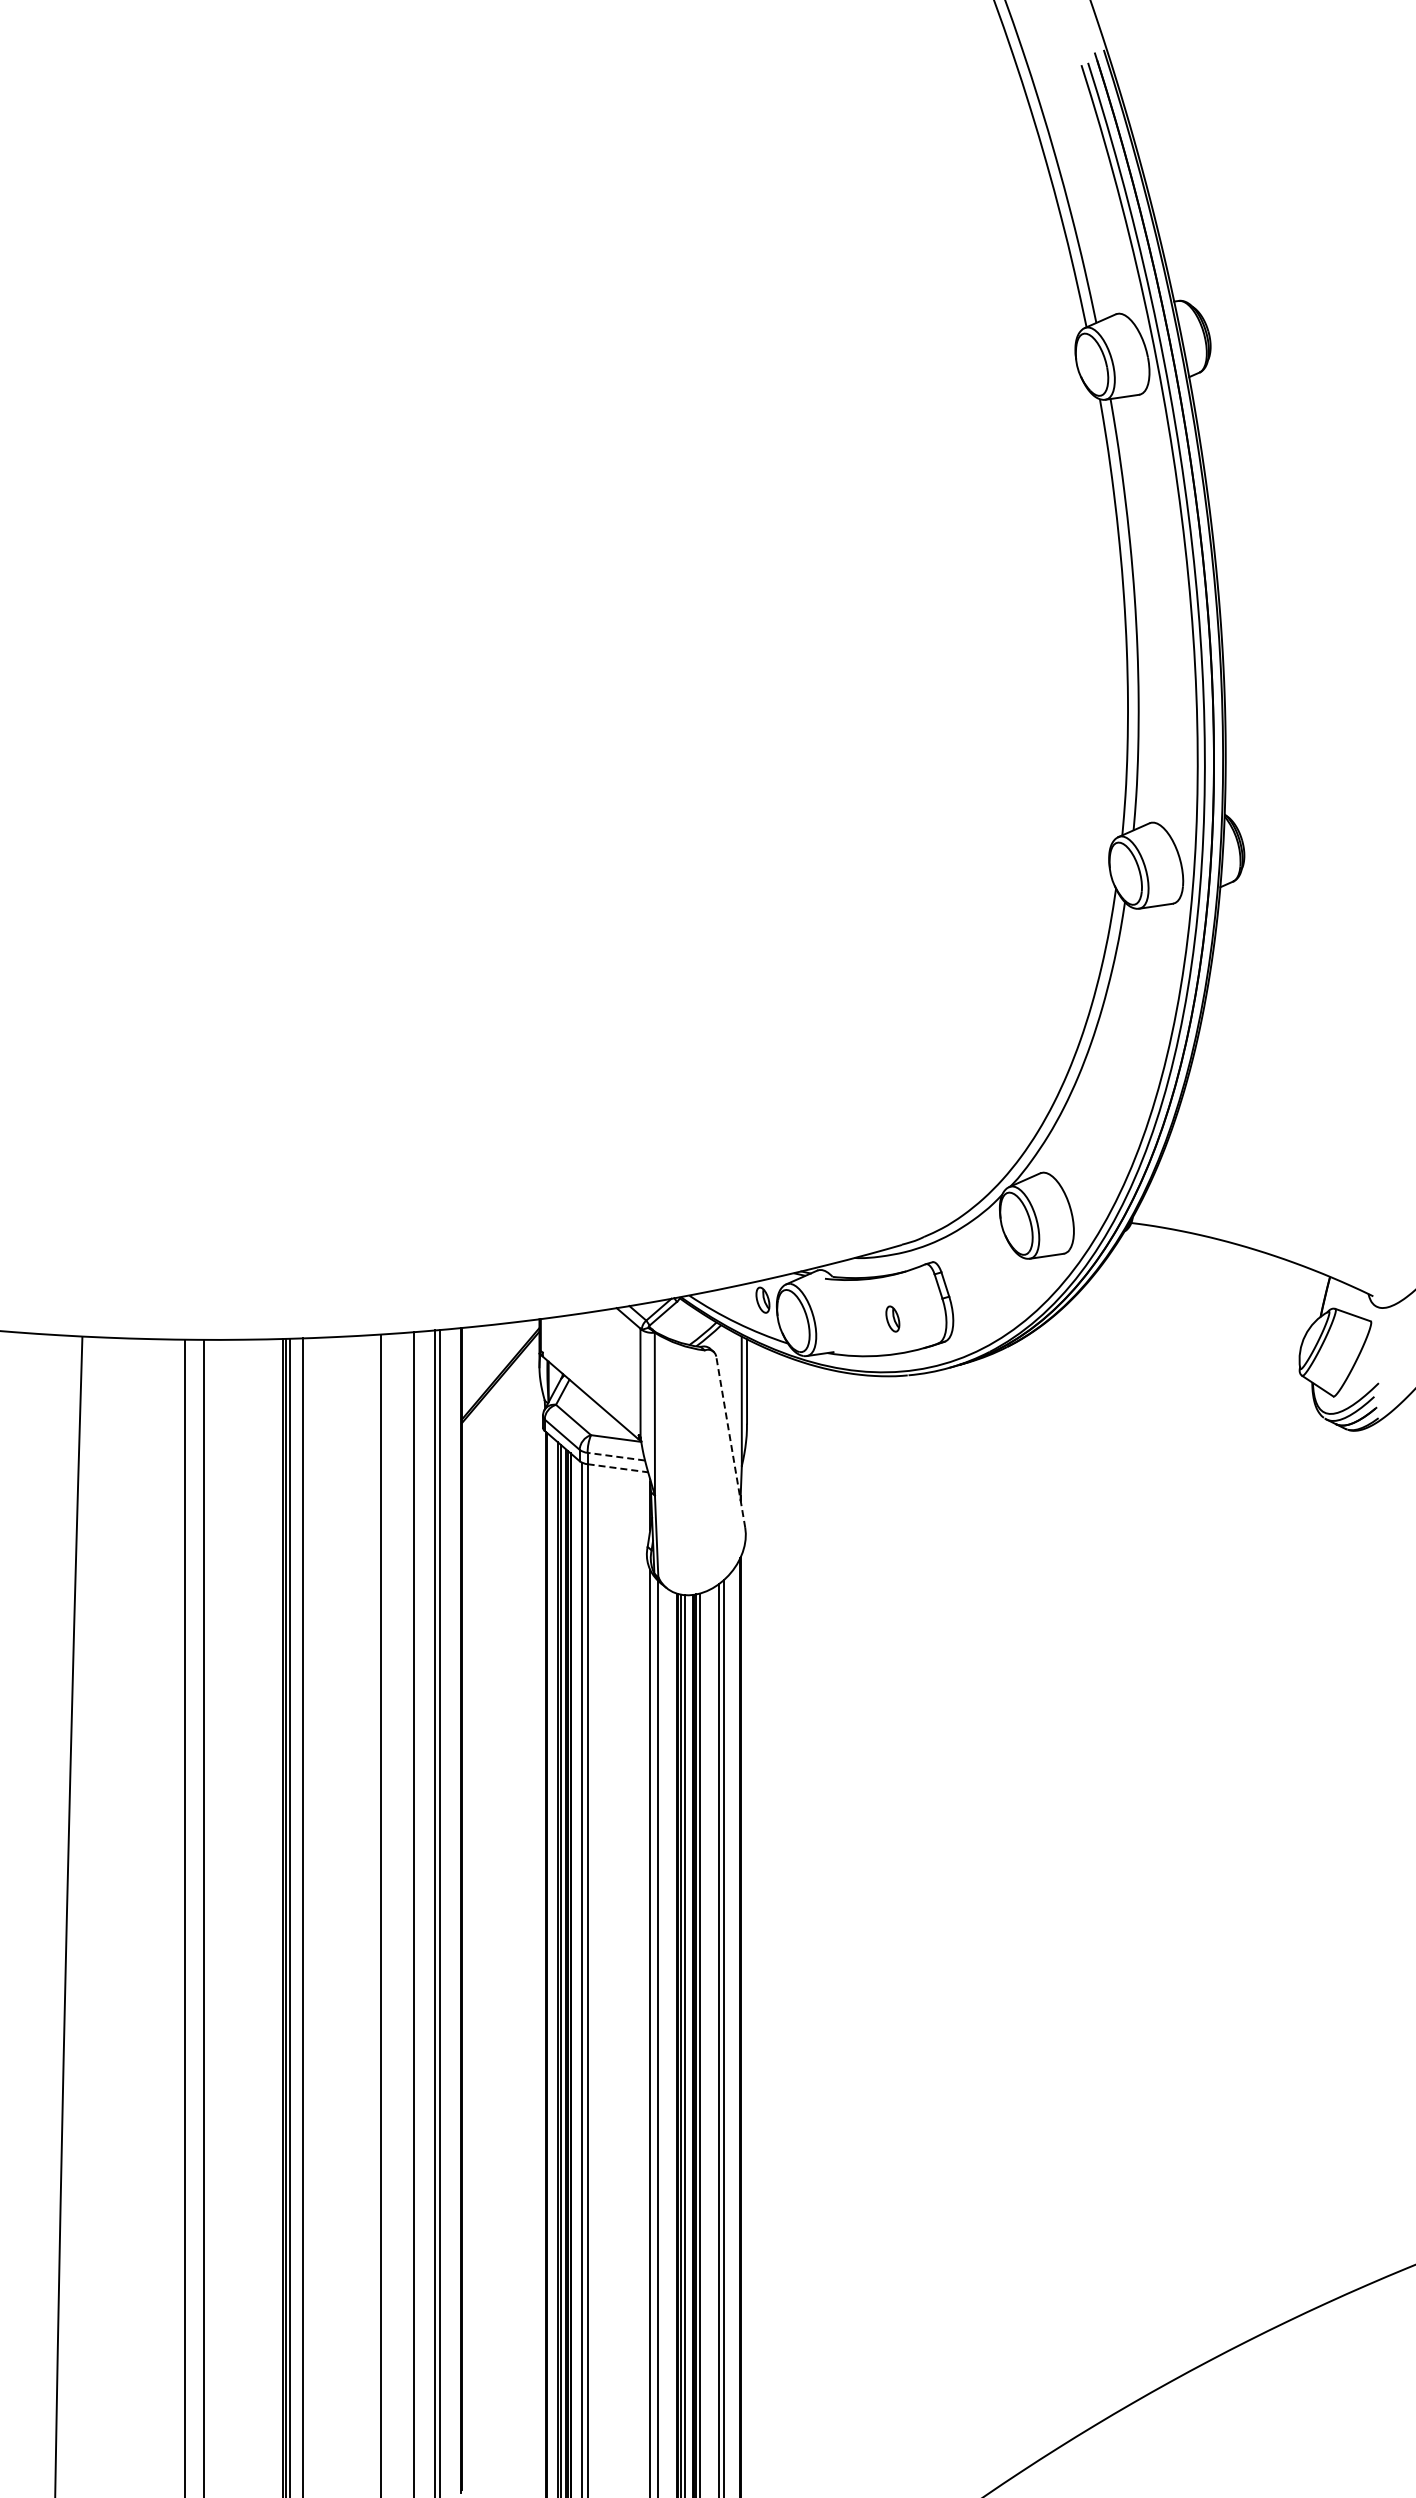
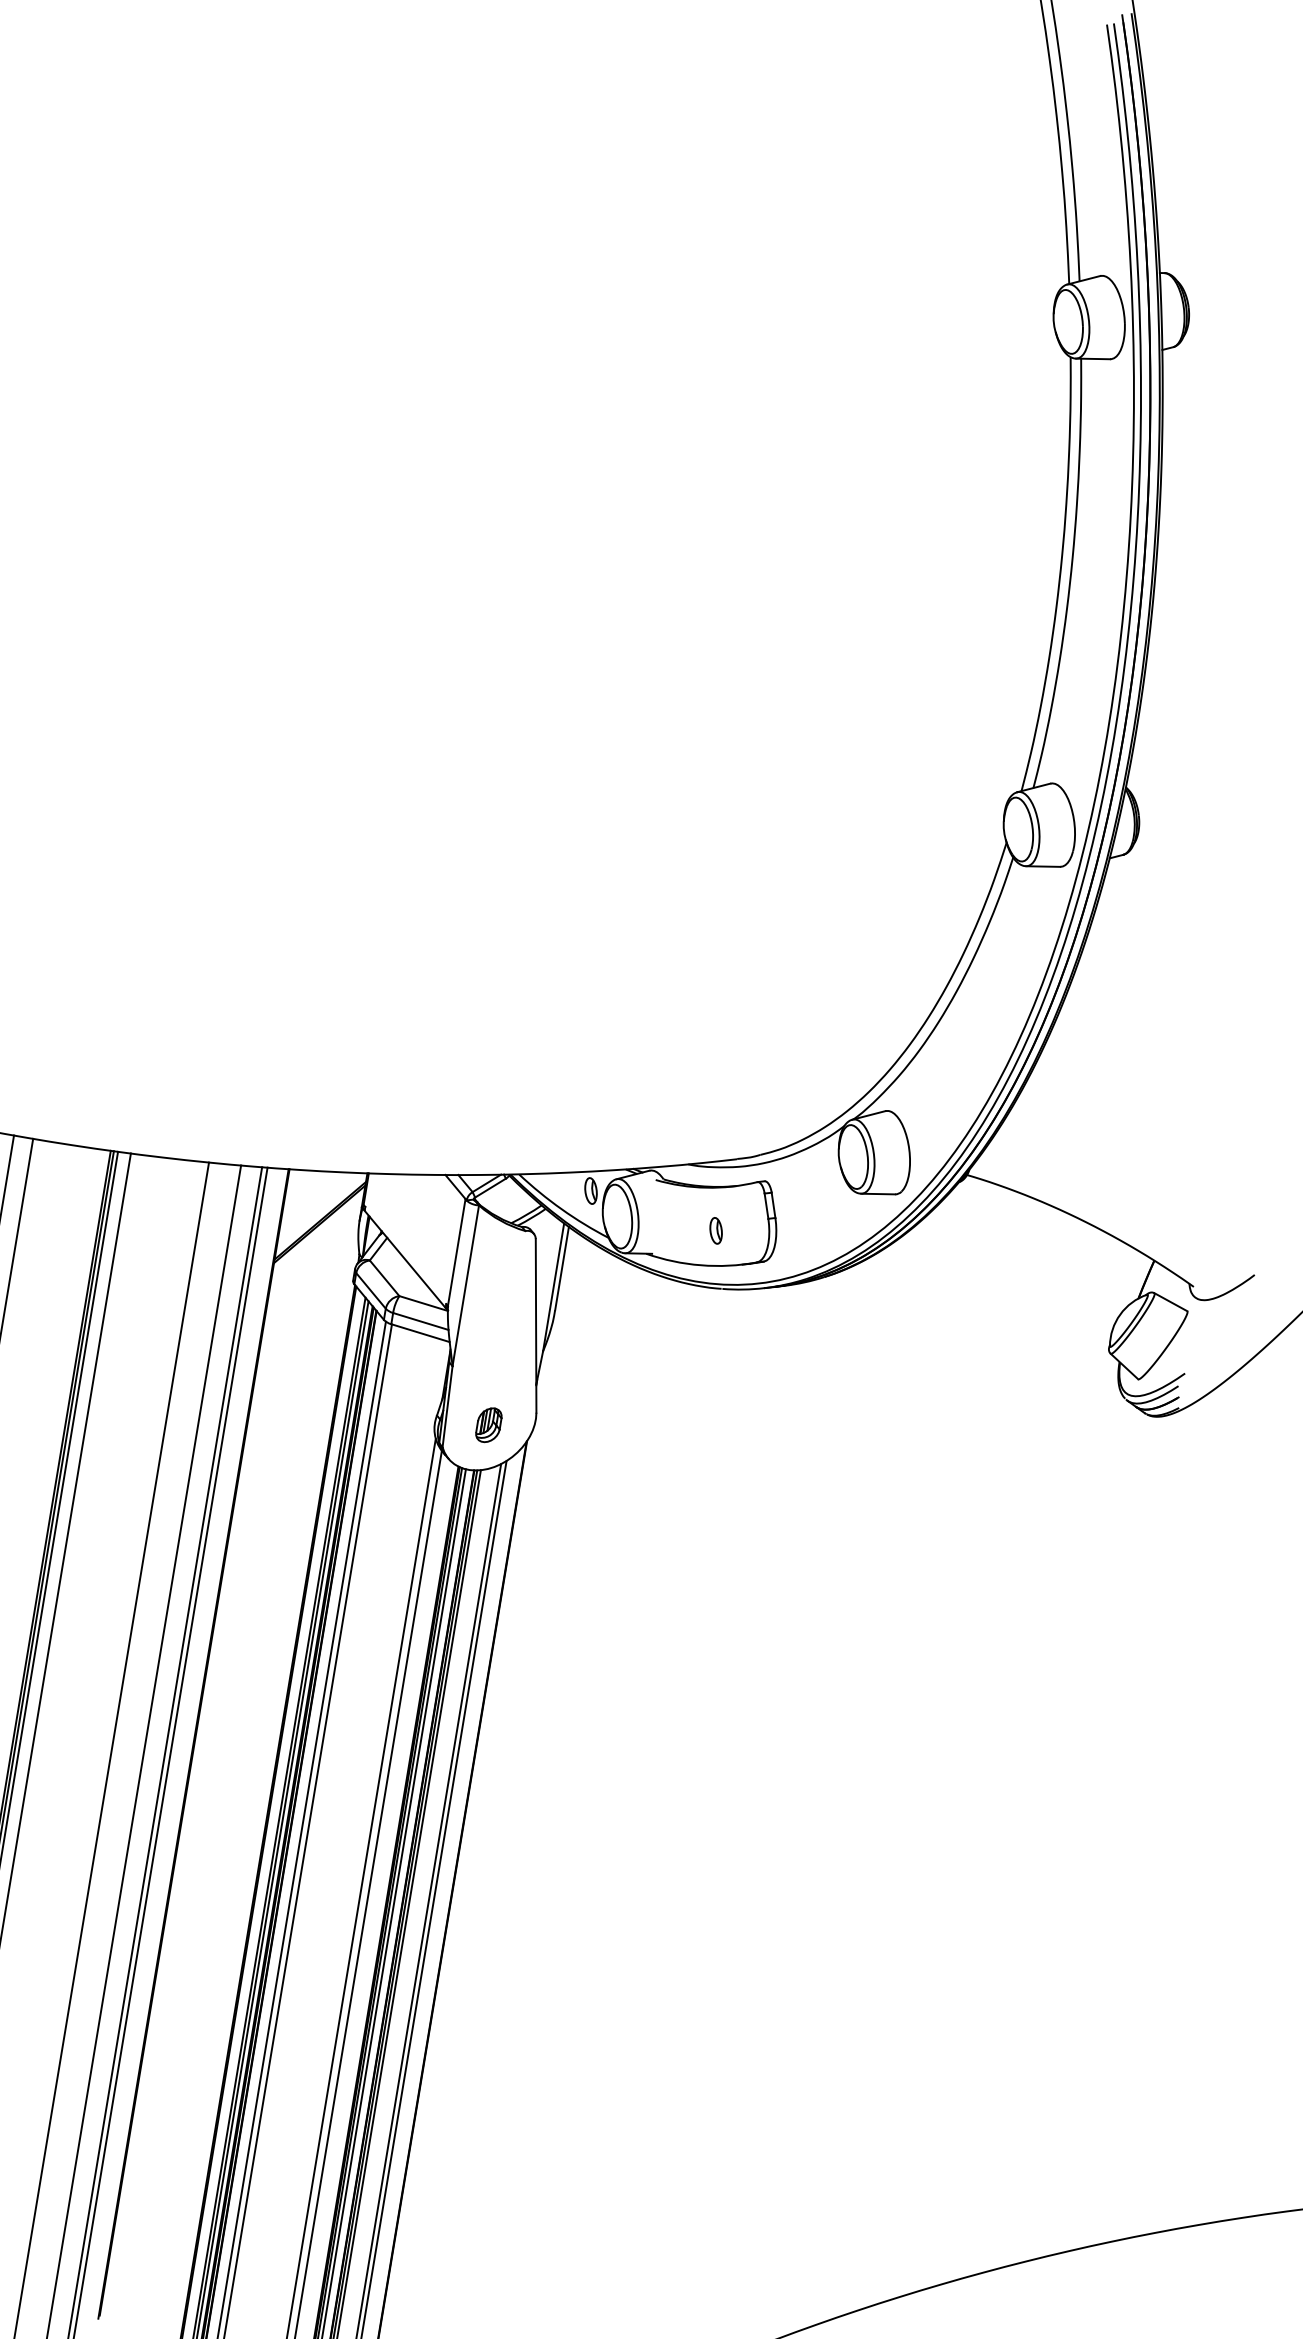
line: (730, 1442) -> (535, 1326), dashed -> solid
line: (616, 1456) -> (421, 1321), dashed -> solid
line: (617, 1468) -> (420, 1333), dashed -> solid
part: (700, 1547) -> (489, 1424), added

